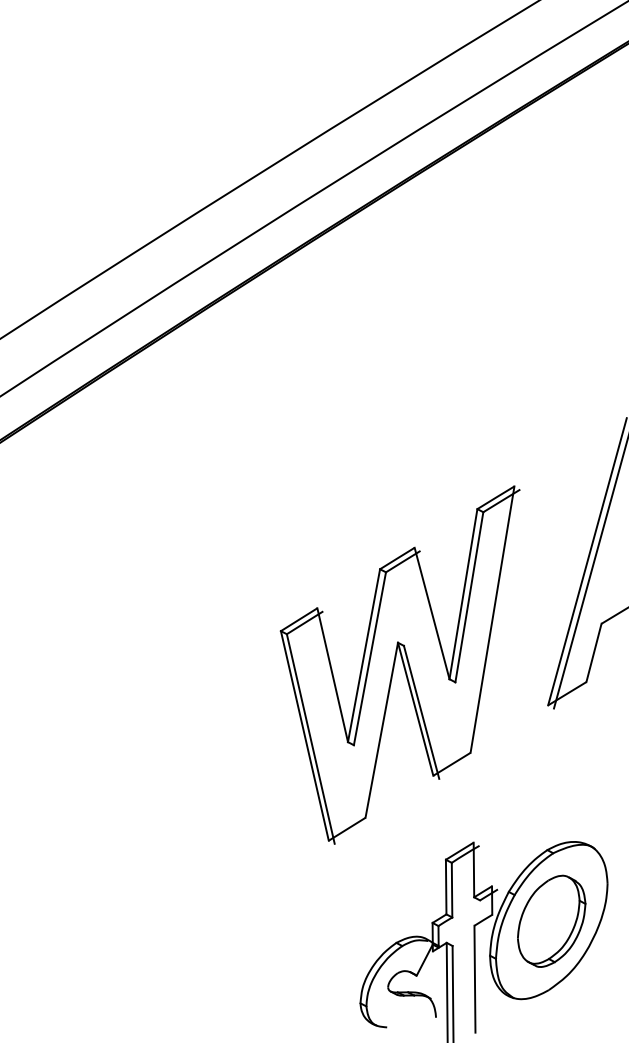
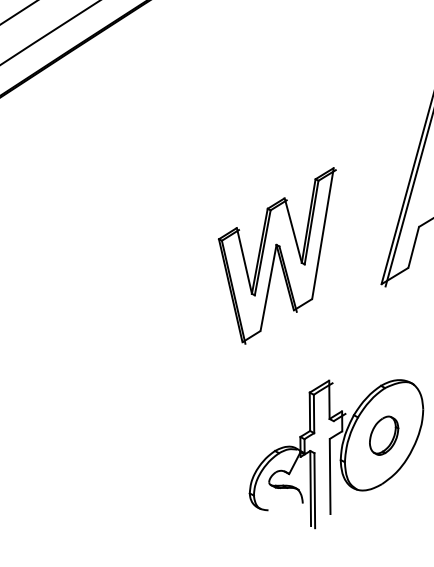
part: (399, 664) -> (277, 255), size x0.7
part: (551, 920) -> (383, 435), size x0.6

